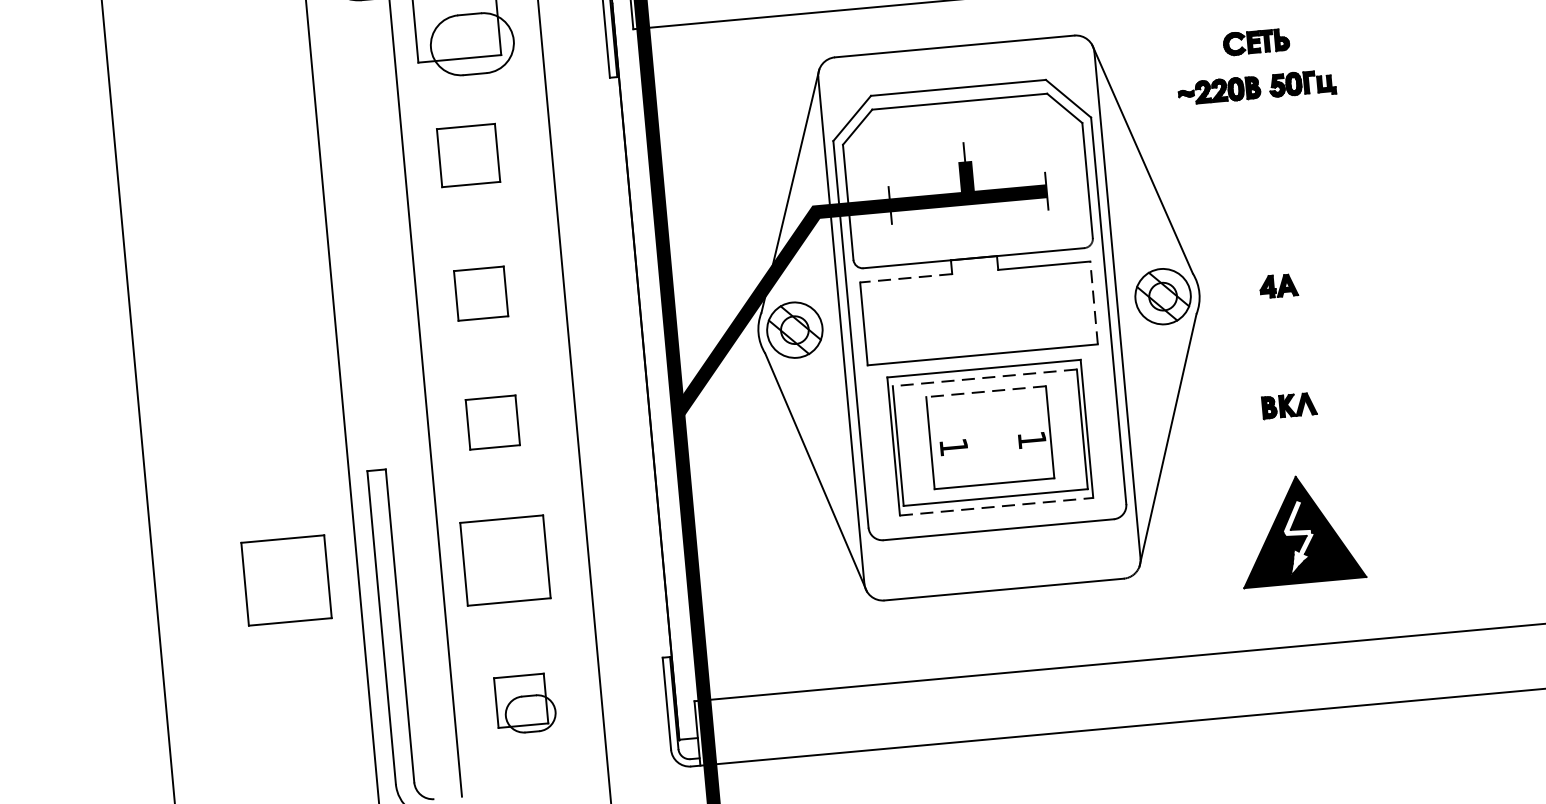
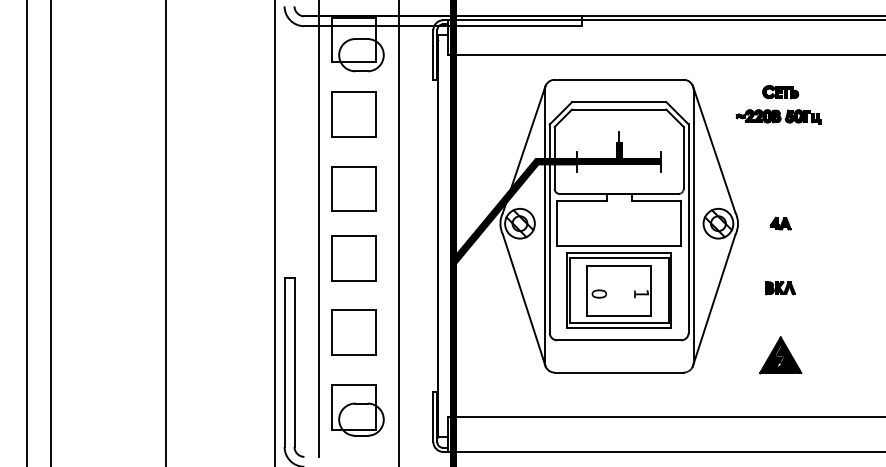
part: (467, 155) -> (353, 114), size x1.43
line: (907, 278) -> (582, 201), dashed -> solid
part: (480, 292) -> (353, 188), size x1.67
line: (1094, 302) -> (681, 223), dashed -> solid
line: (985, 377) -> (619, 258), dashed -> solid
line: (984, 391) -> (618, 265), dashed -> solid
part: (491, 422) -> (353, 258), size x1.67
text: (952, 446) -> (598, 293), 1 -> 0
line: (997, 505) -> (619, 327), dashed -> solid
part: (1300, 530) -> (780, 355), size x0.62
part: (285, 580) -> (235, 332), removed
part: (524, 704) -> (357, 410), size x1.67

